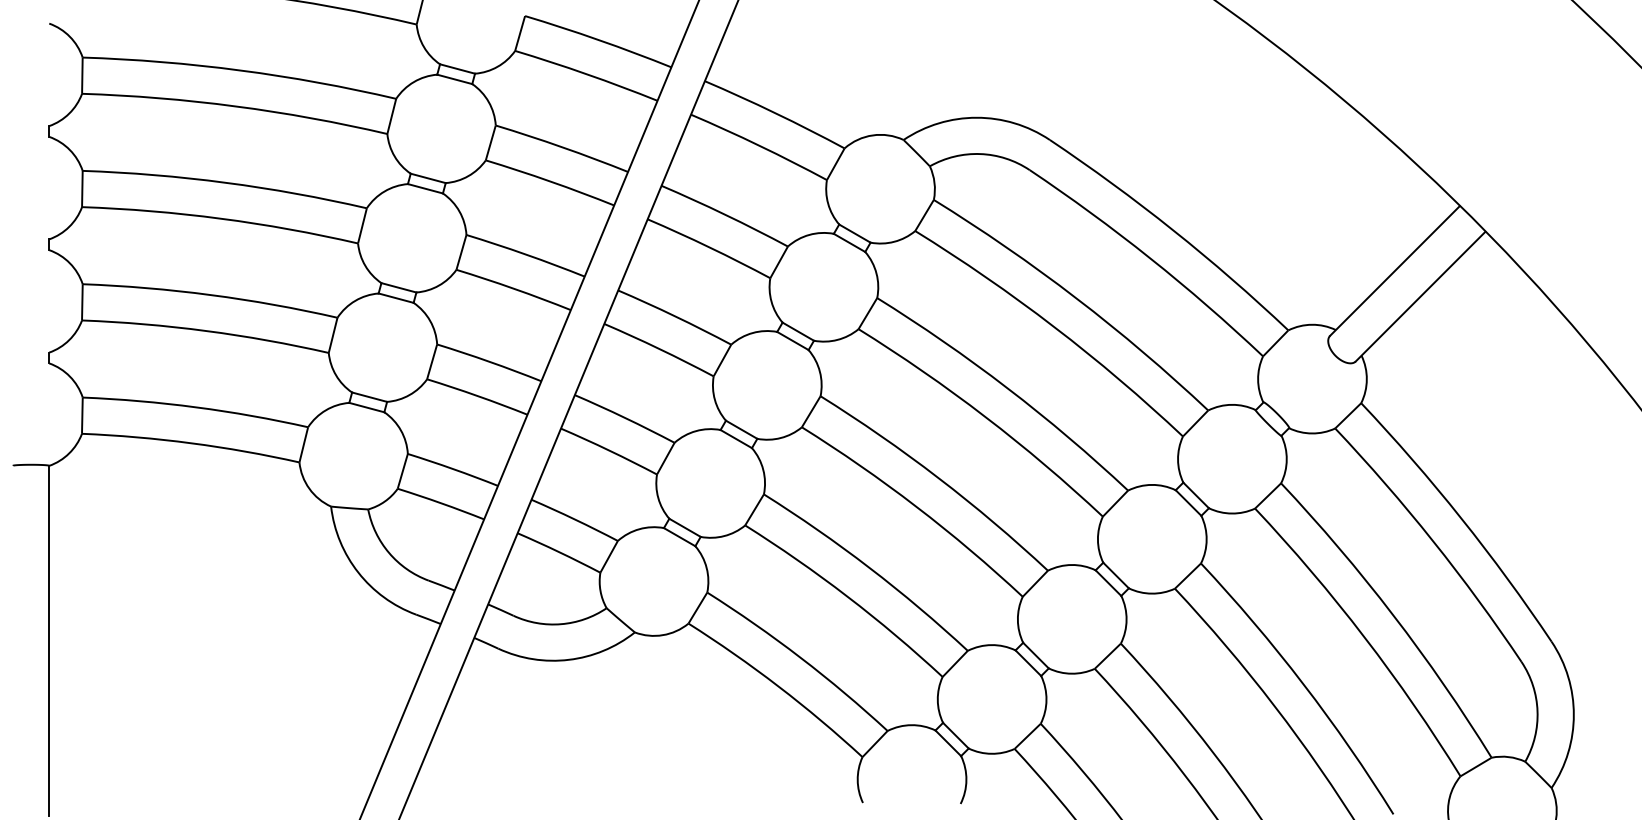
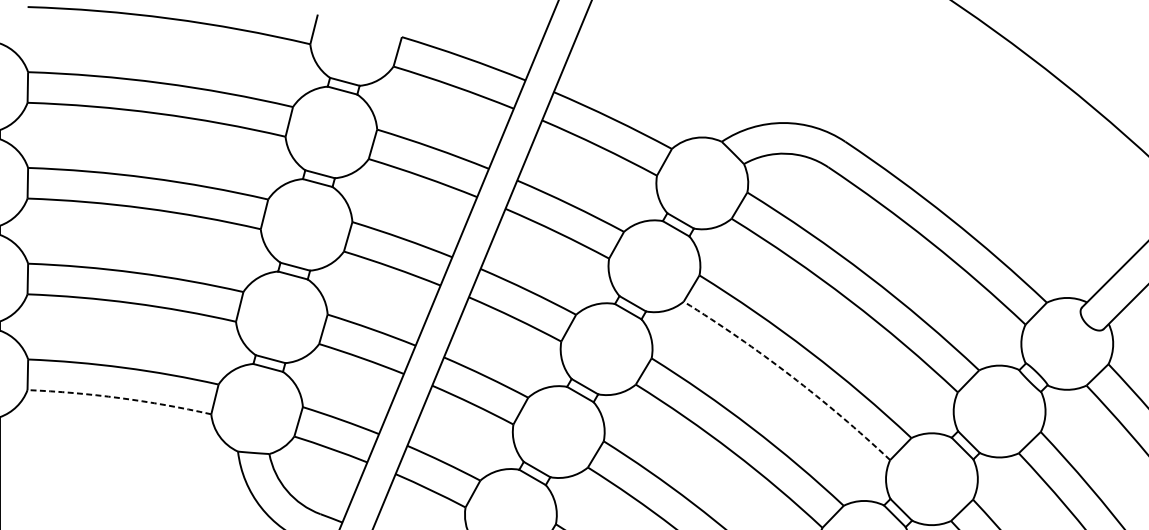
arc: (985, 416) -> (790, 375), solid -> dashed
arc: (191, 443) -> (120, 398), solid -> dashed

